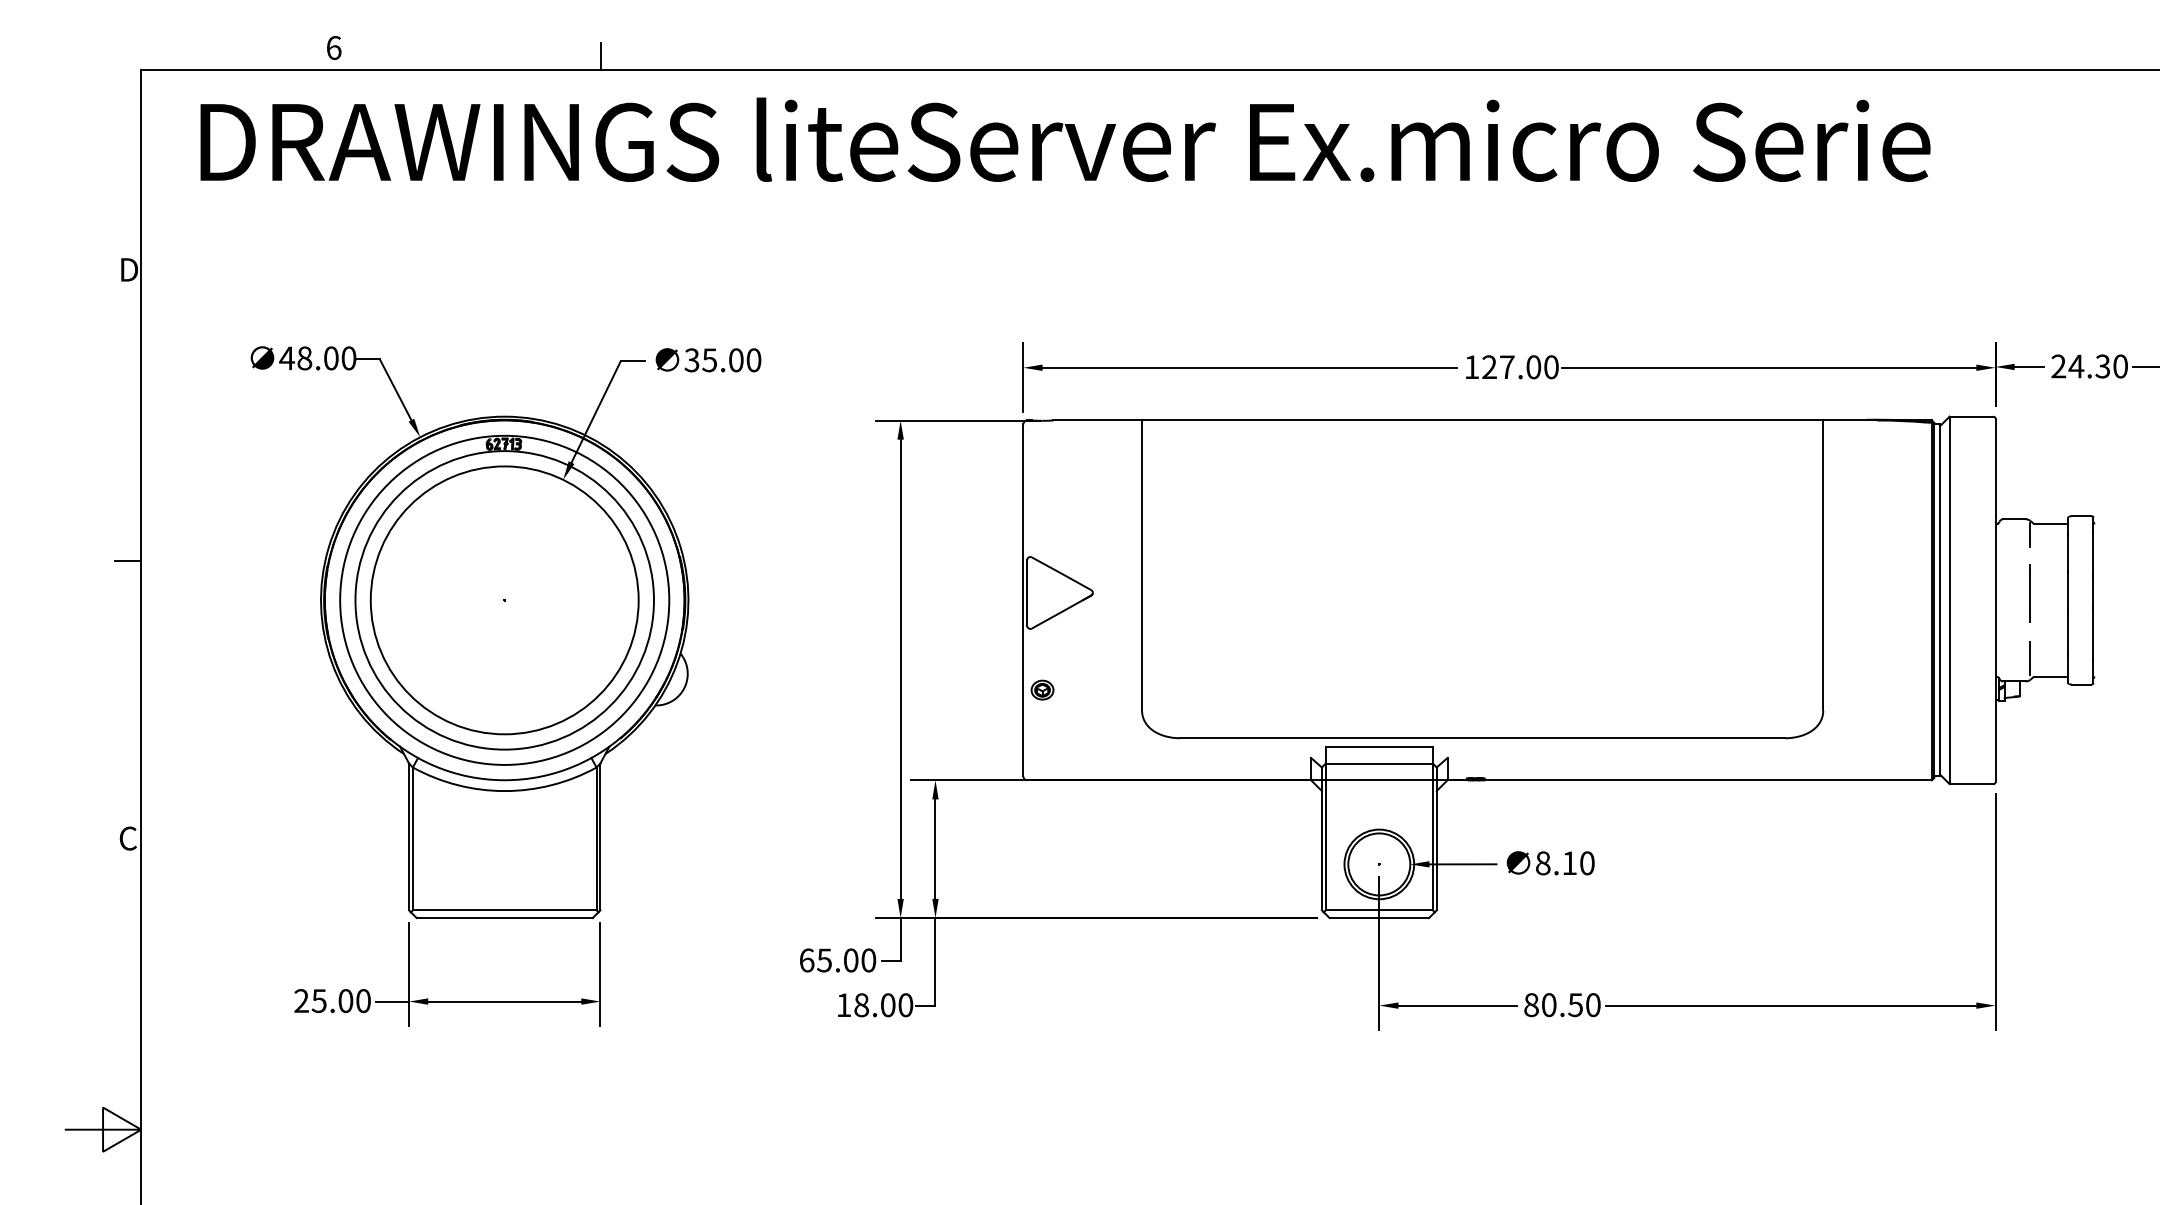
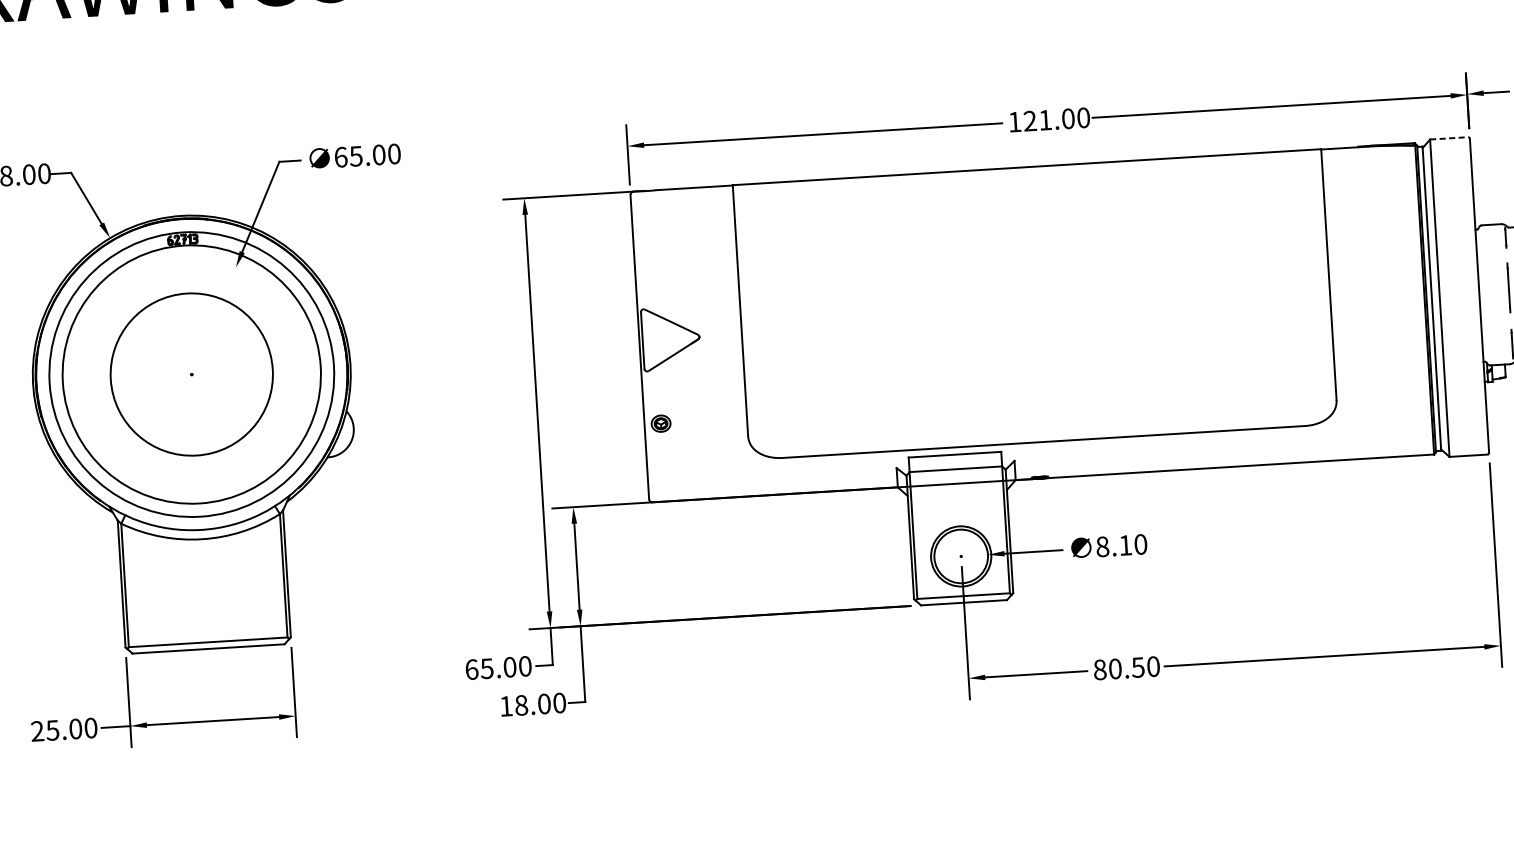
text: (691, 360) -> (340, 157), 35.00 -> 65.00
text: (1507, 366) -> (1045, 119), 127.00 -> 121.00
line: (1972, 416) -> (1449, 138), solid -> dashed
circle: (504, 600) -> (191, 374), size x0.7

